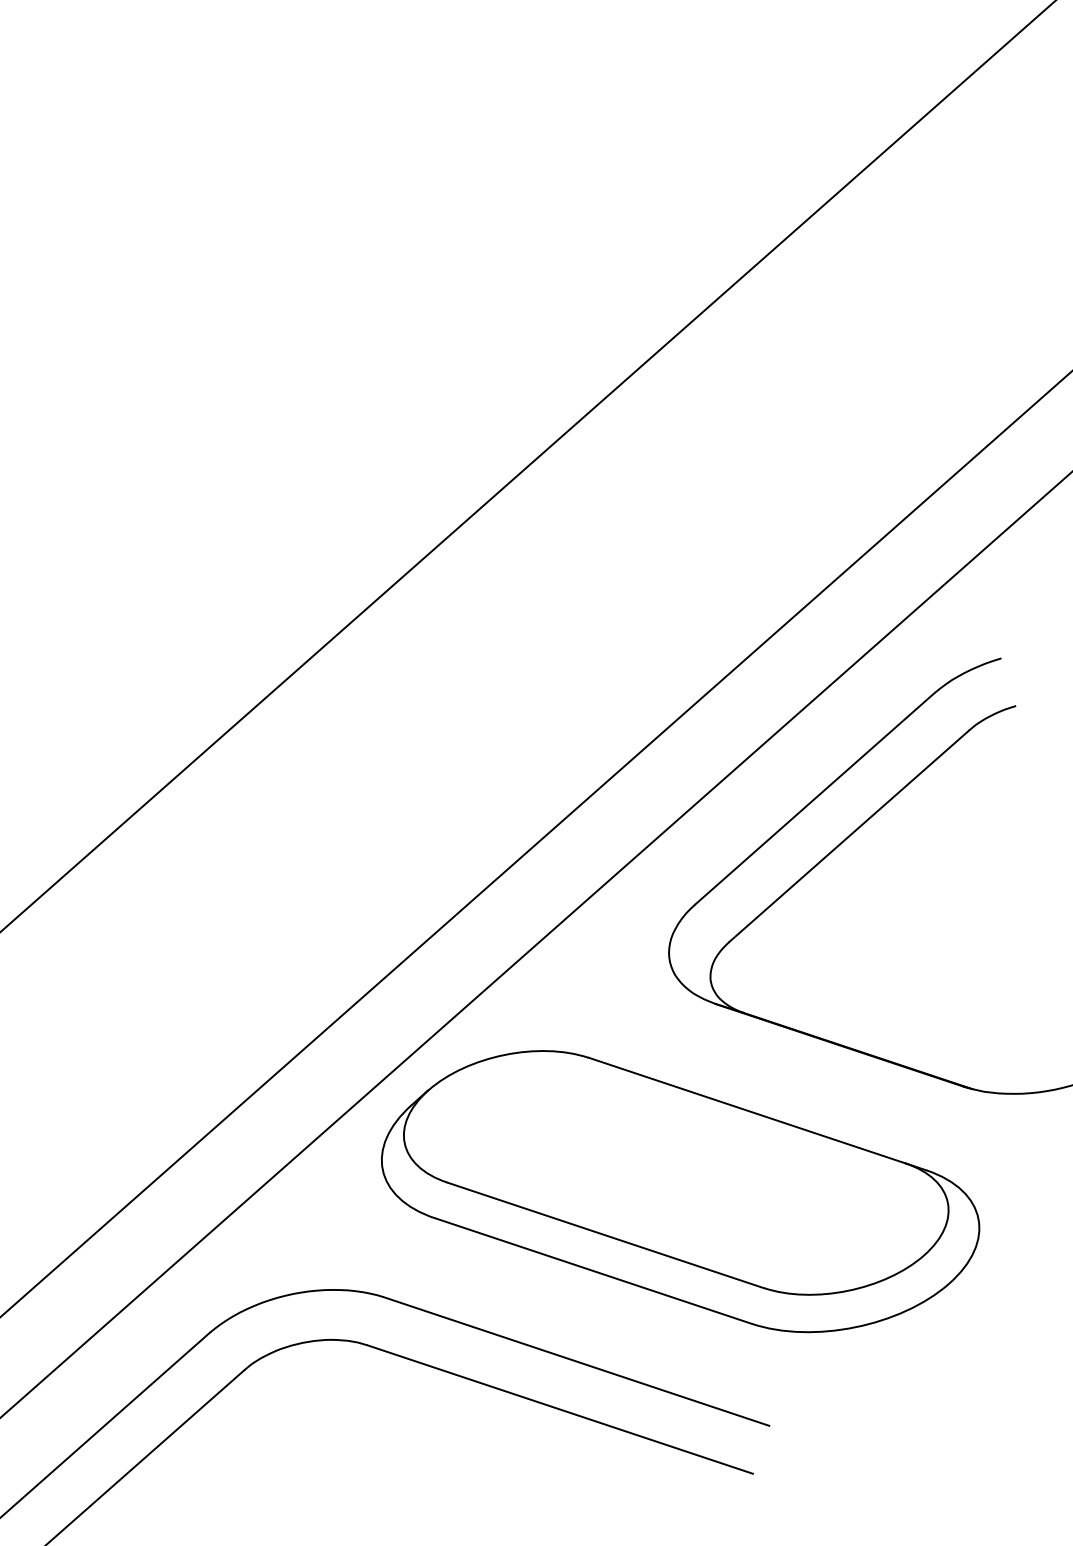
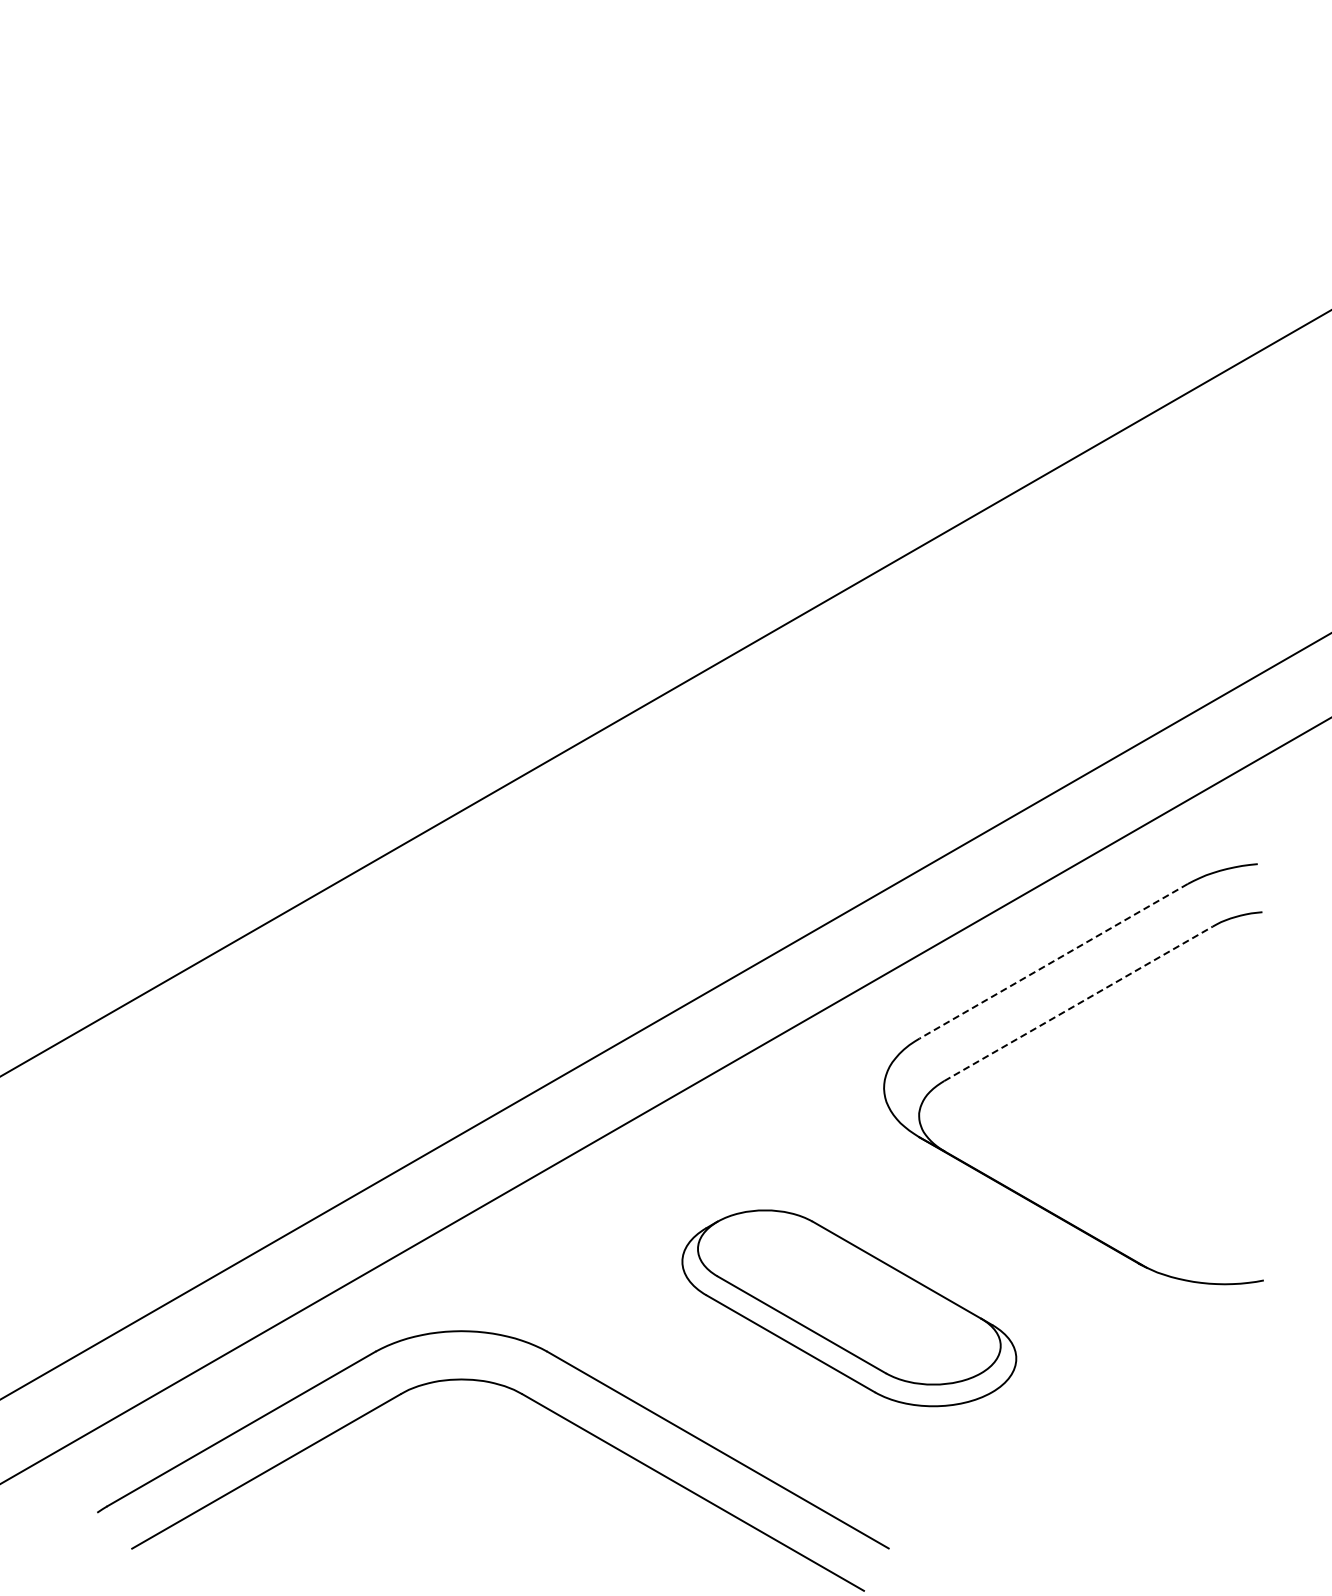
line: (815, 798) -> (1053, 961), solid -> dashed
line: (848, 836) -> (1078, 1003), solid -> dashed
part: (680, 1191) -> (849, 1308), size x0.6

